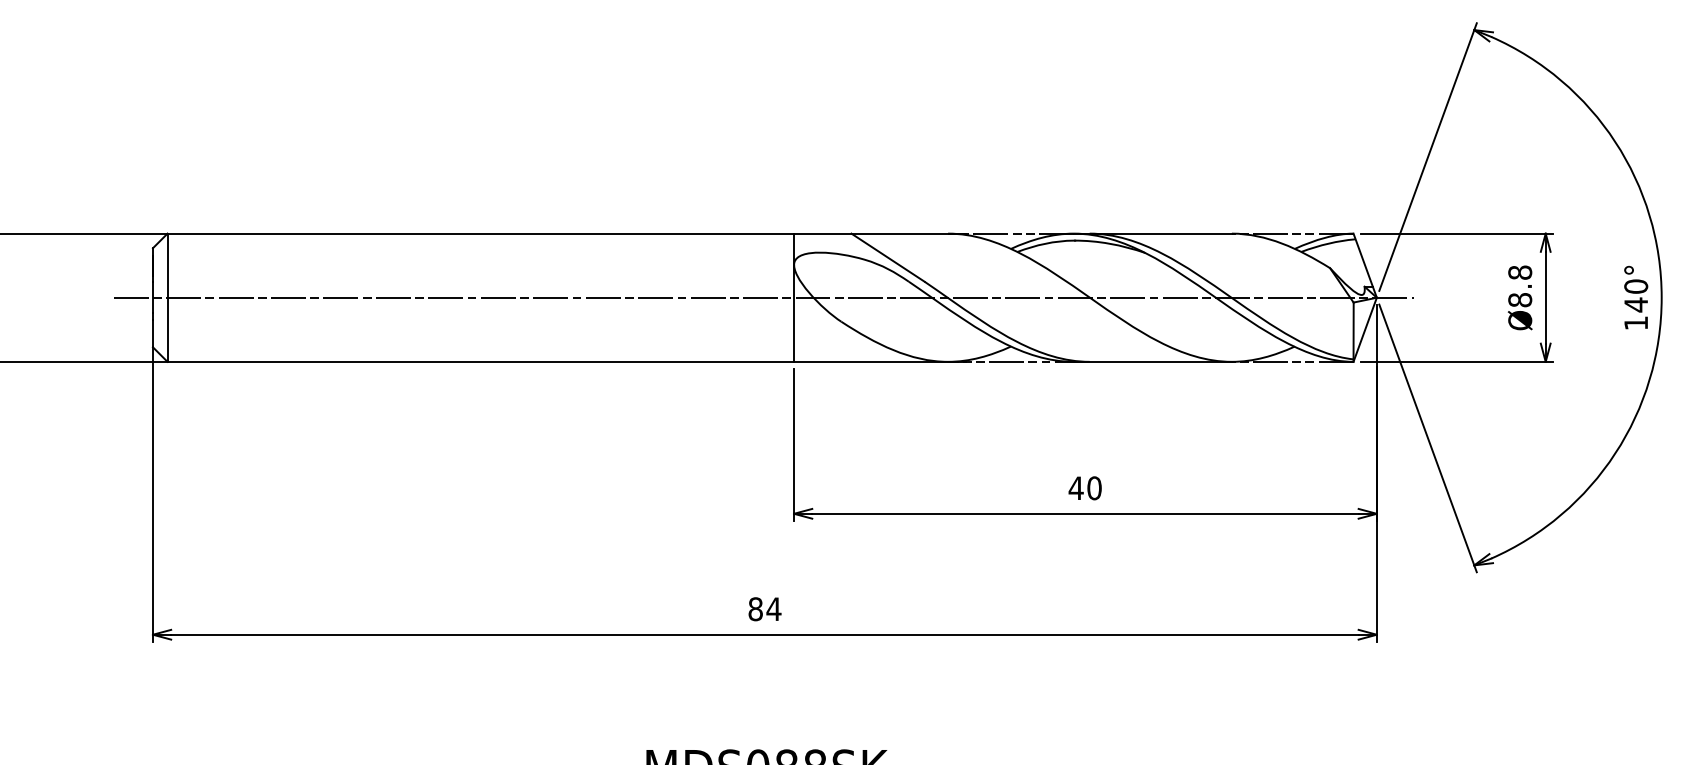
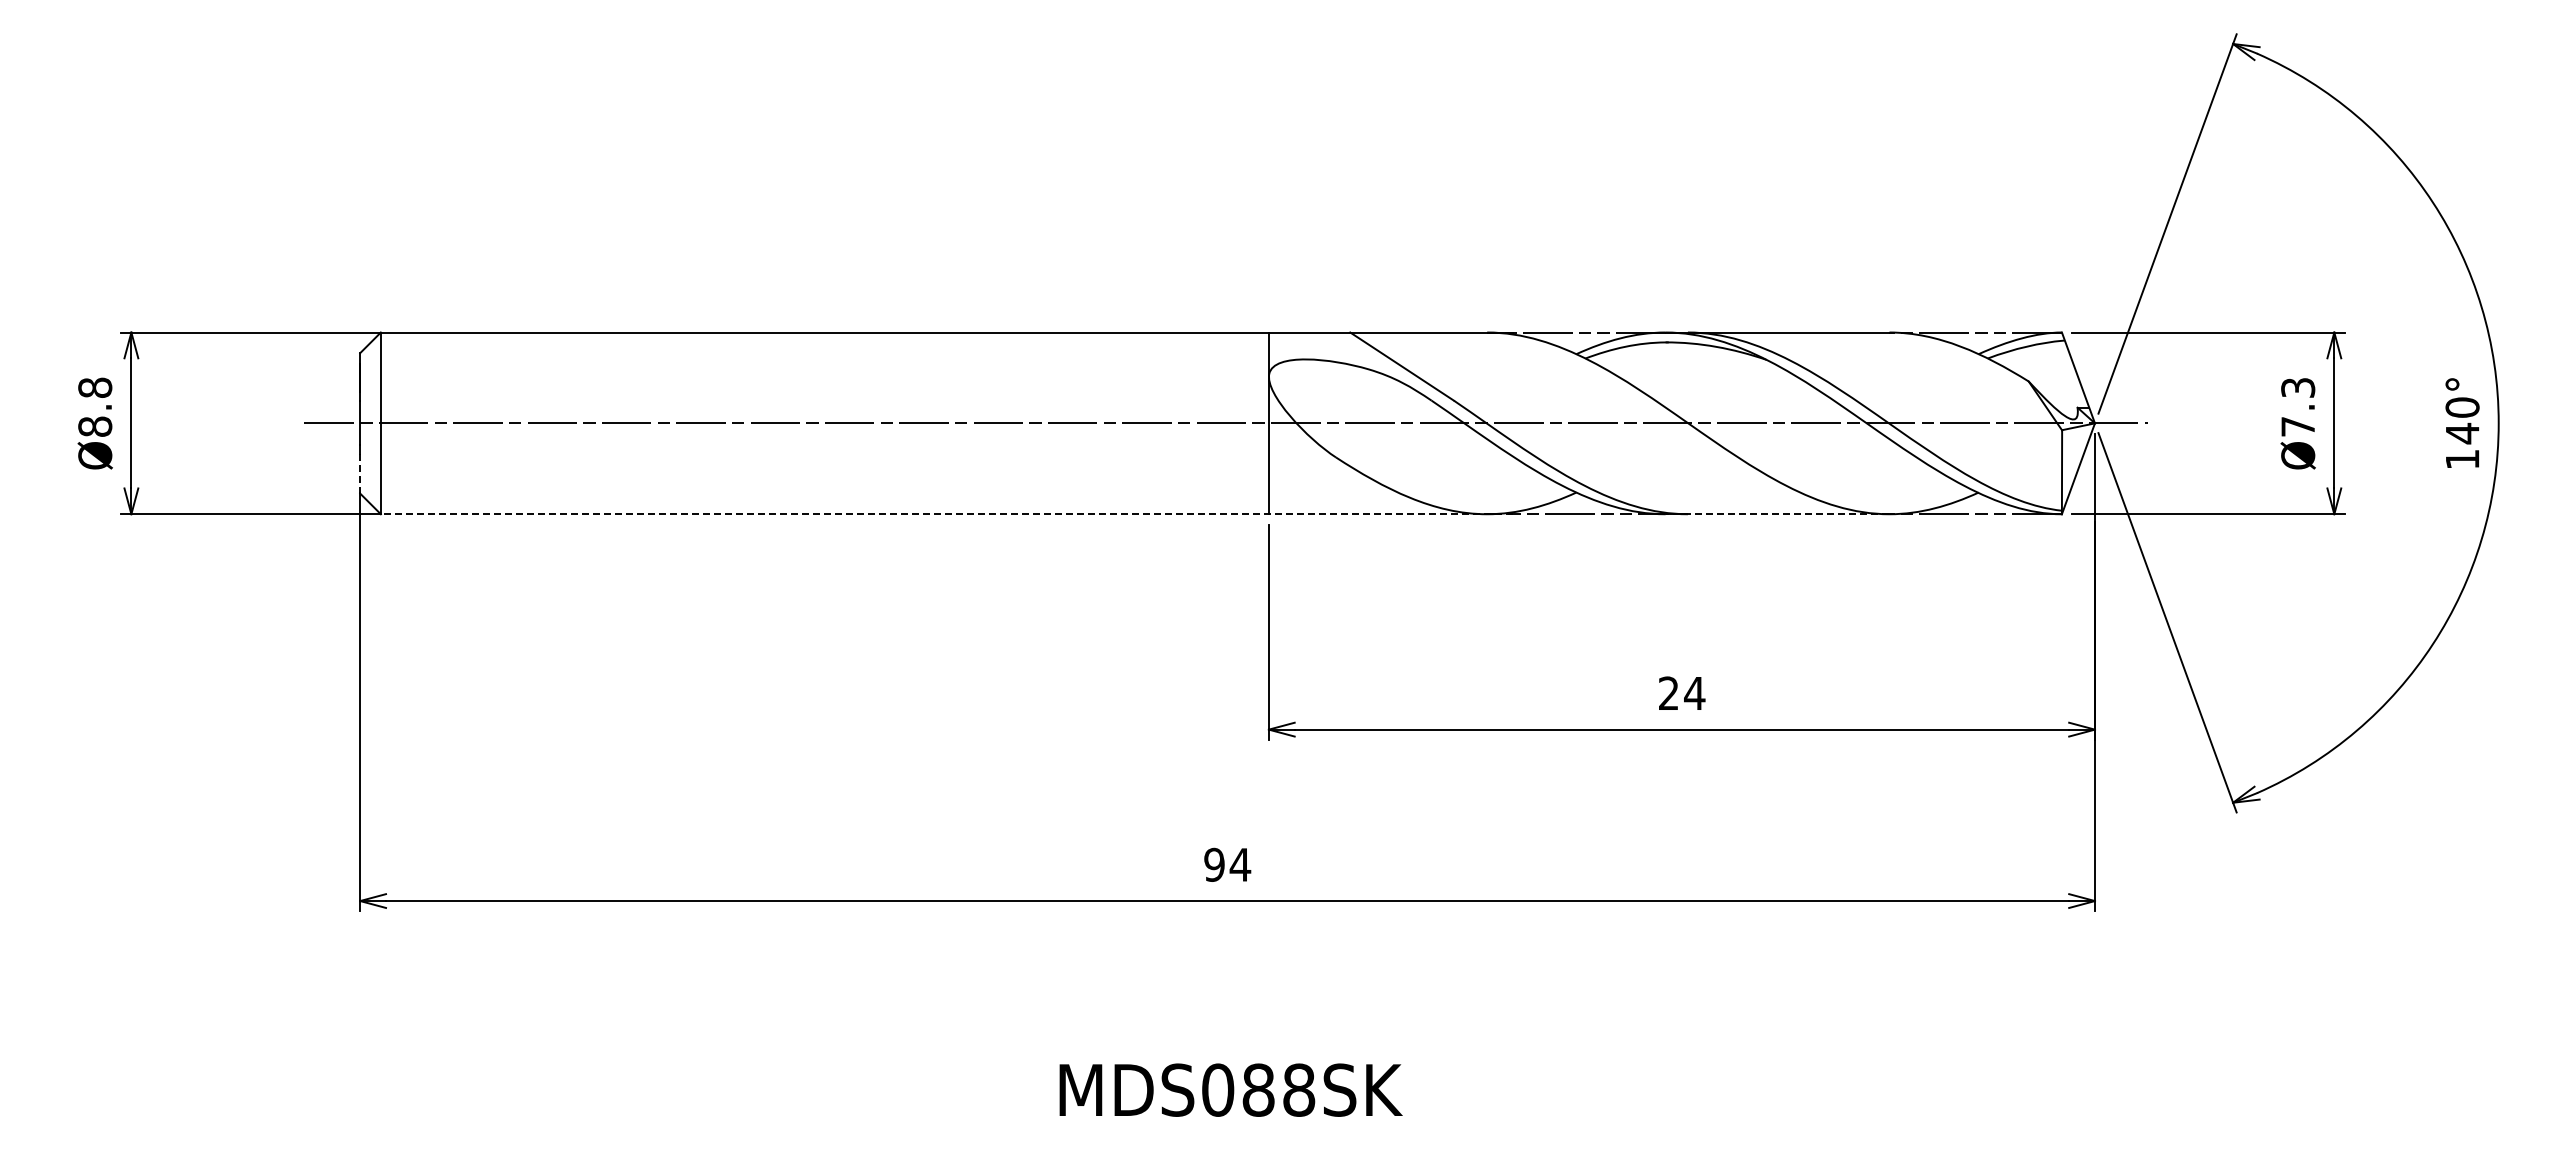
text: (1520, 285) -> (2298, 406), Ø8.8 -> Ø7.3
line: (153, 333) -> (360, 473), solid -> dashed
line: (566, 362) -> (946, 514), solid -> dashed
line: (1152, 362) -> (1777, 514), solid -> dashed
text: (1085, 488) -> (1681, 693), 40 -> 24
text: (755, 608) -> (1214, 864), 84 -> 94

